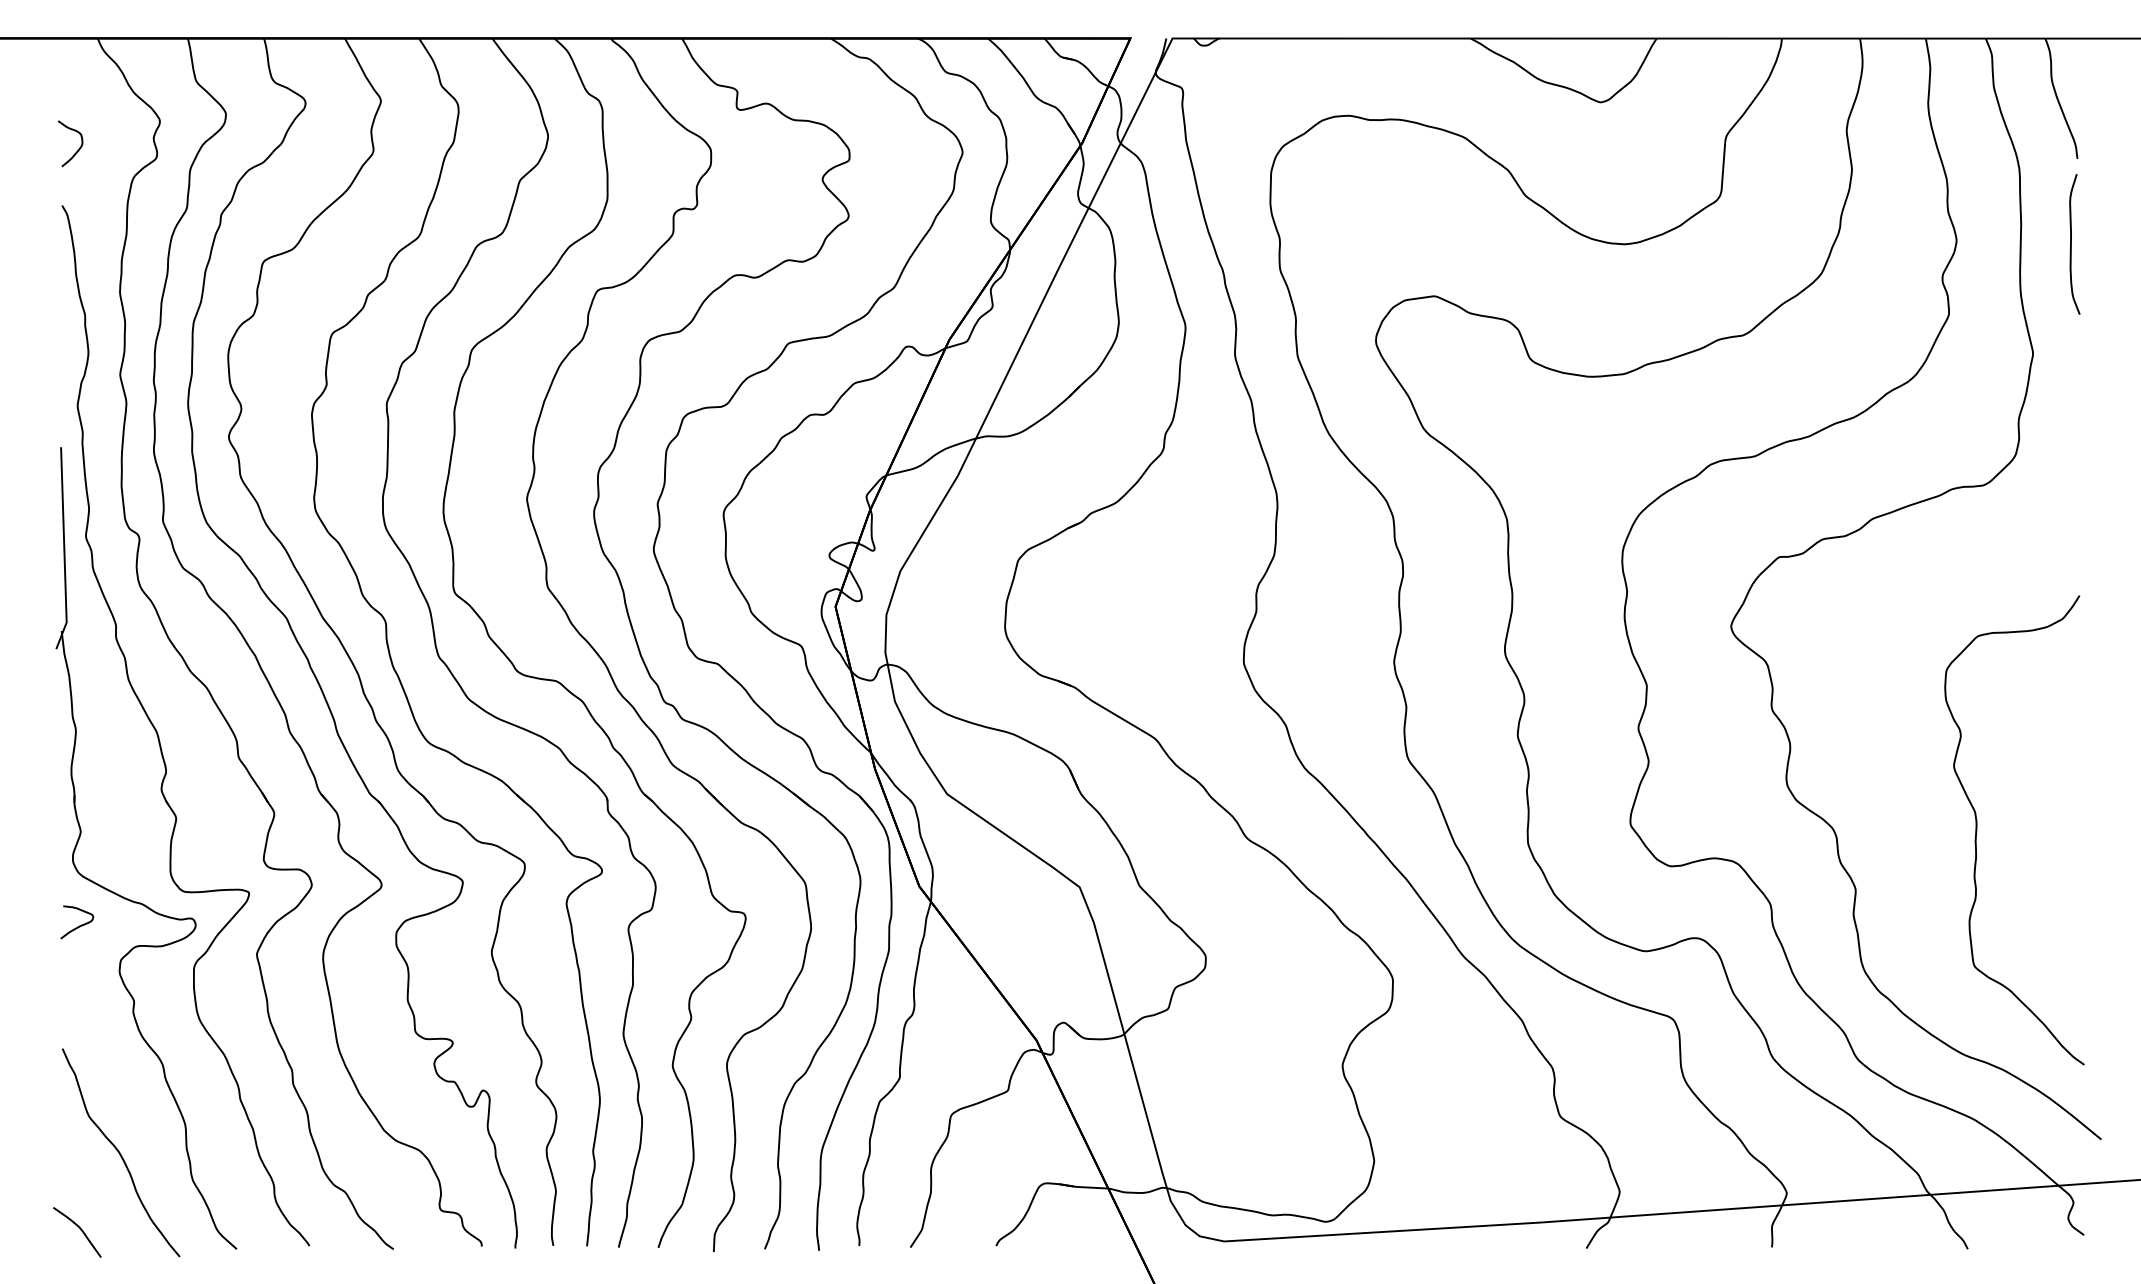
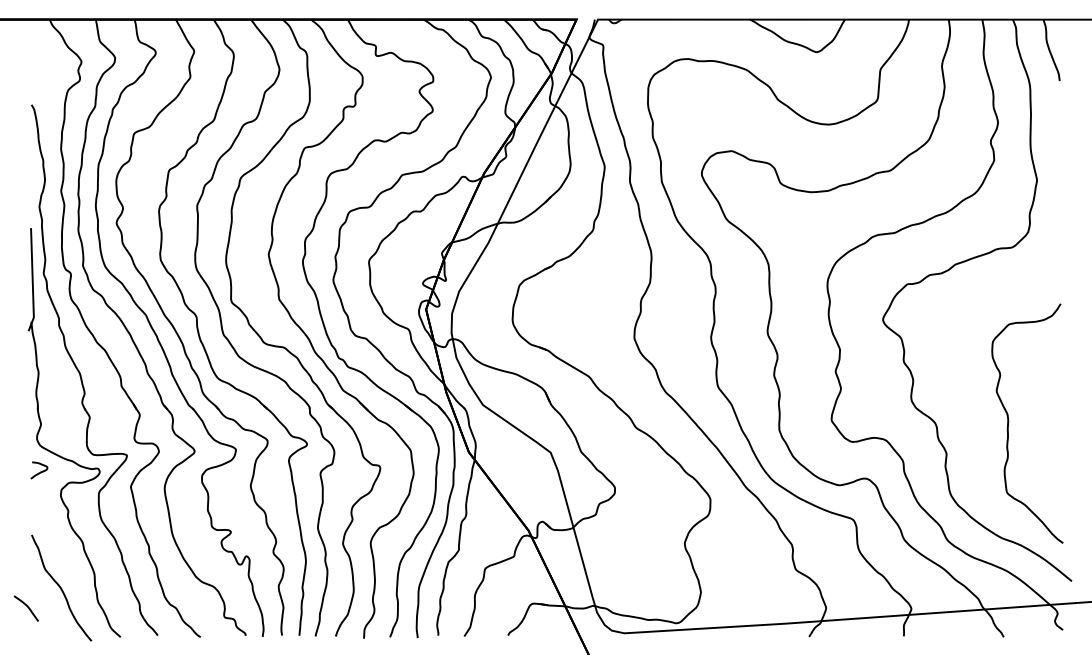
curve: (75, 149) -> (38, 76), removed
curve: (2073, 244) -> (1057, 124), removed
curve: (77, 1228) -> (26, 606), moved

